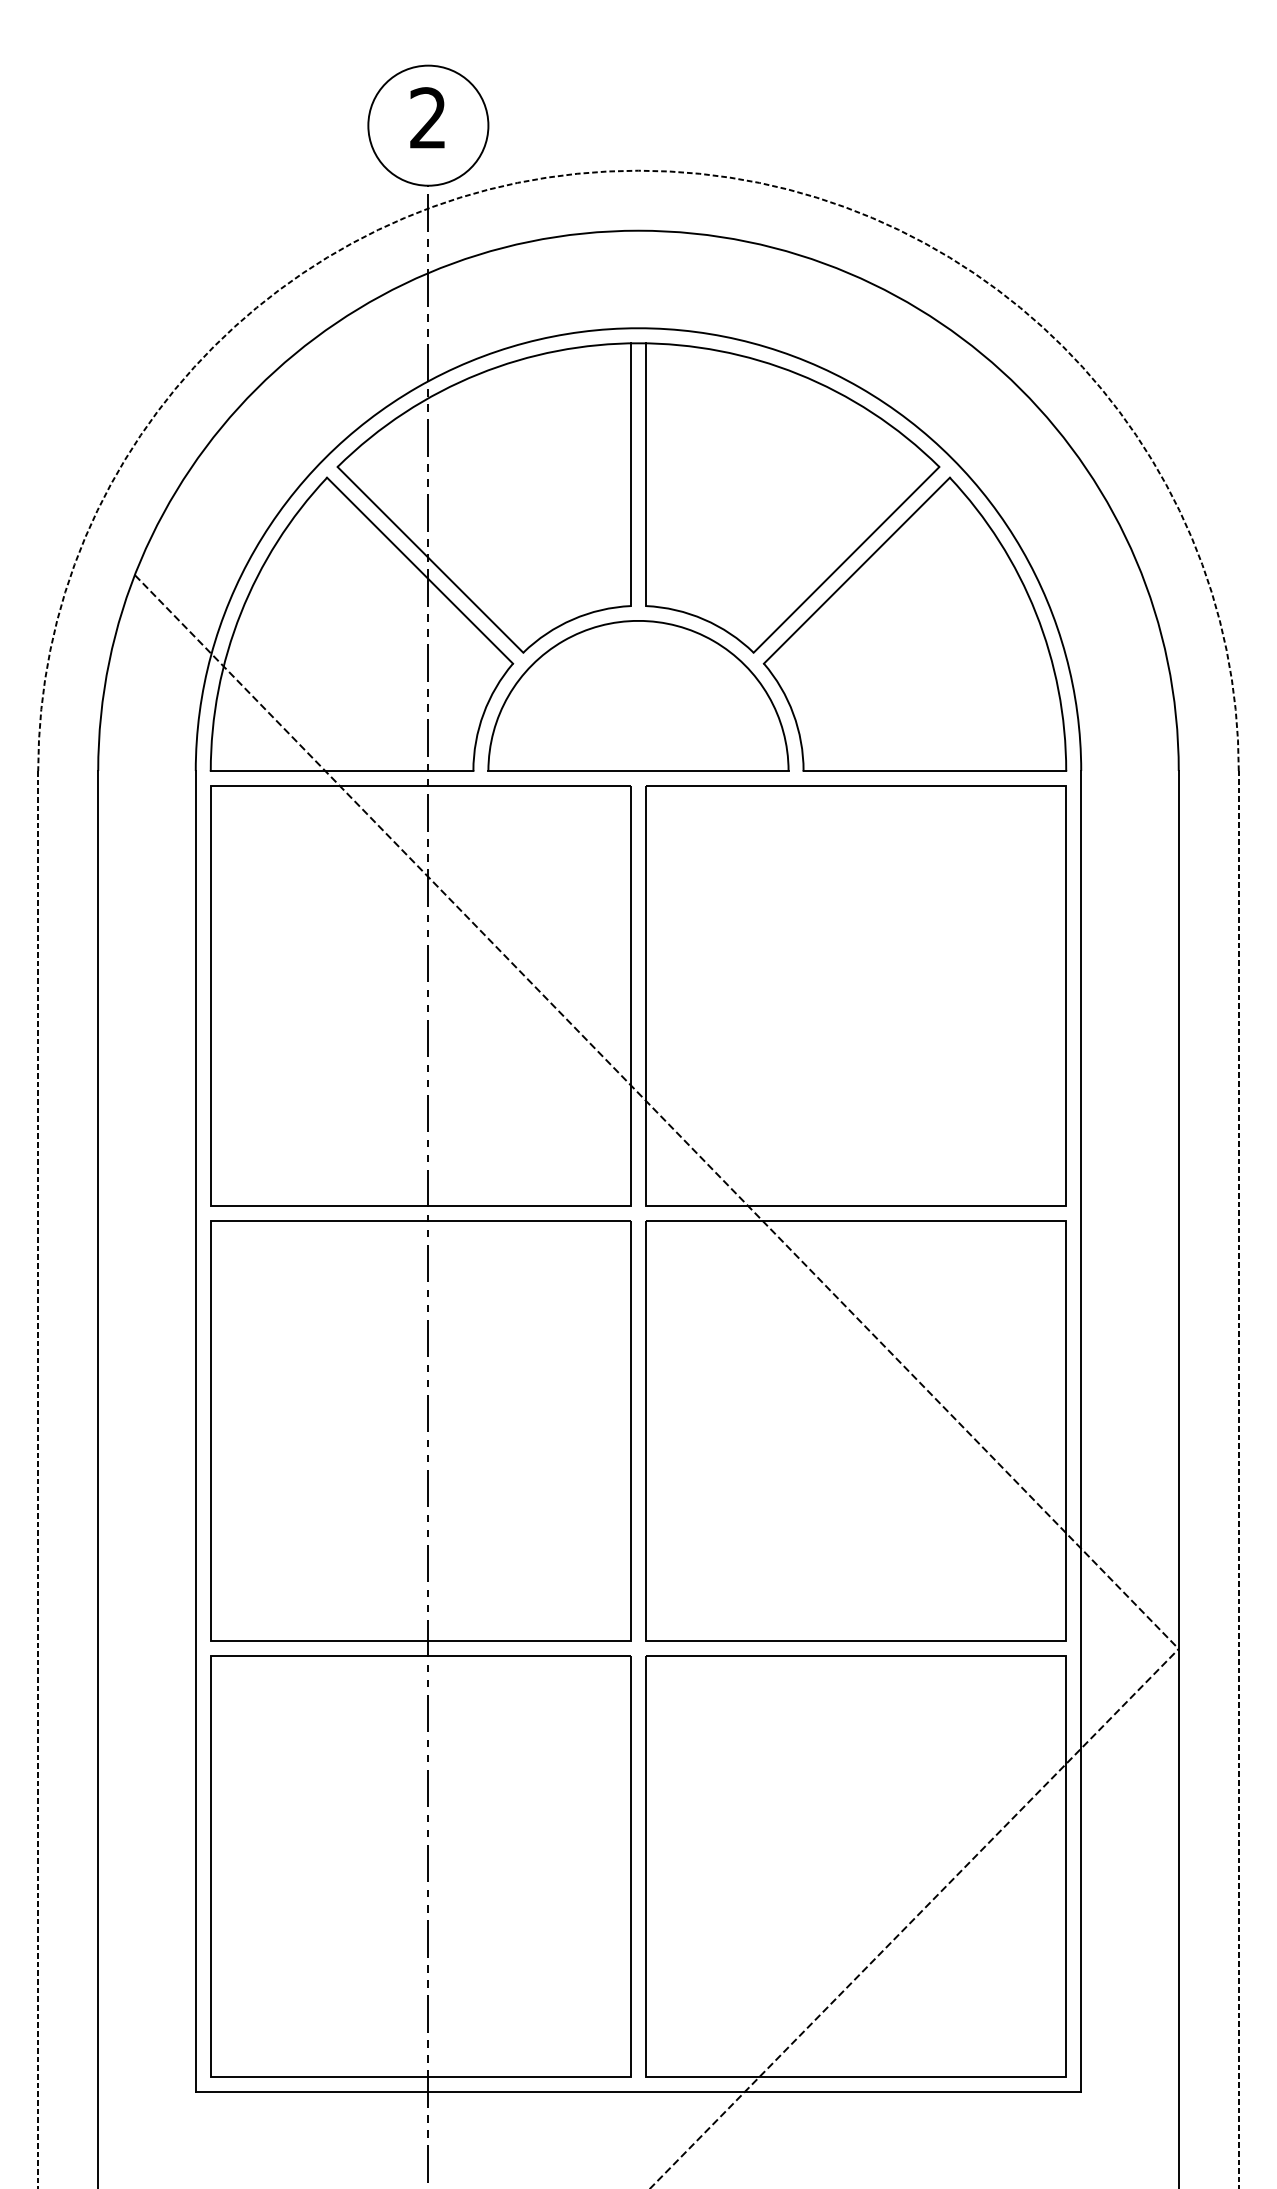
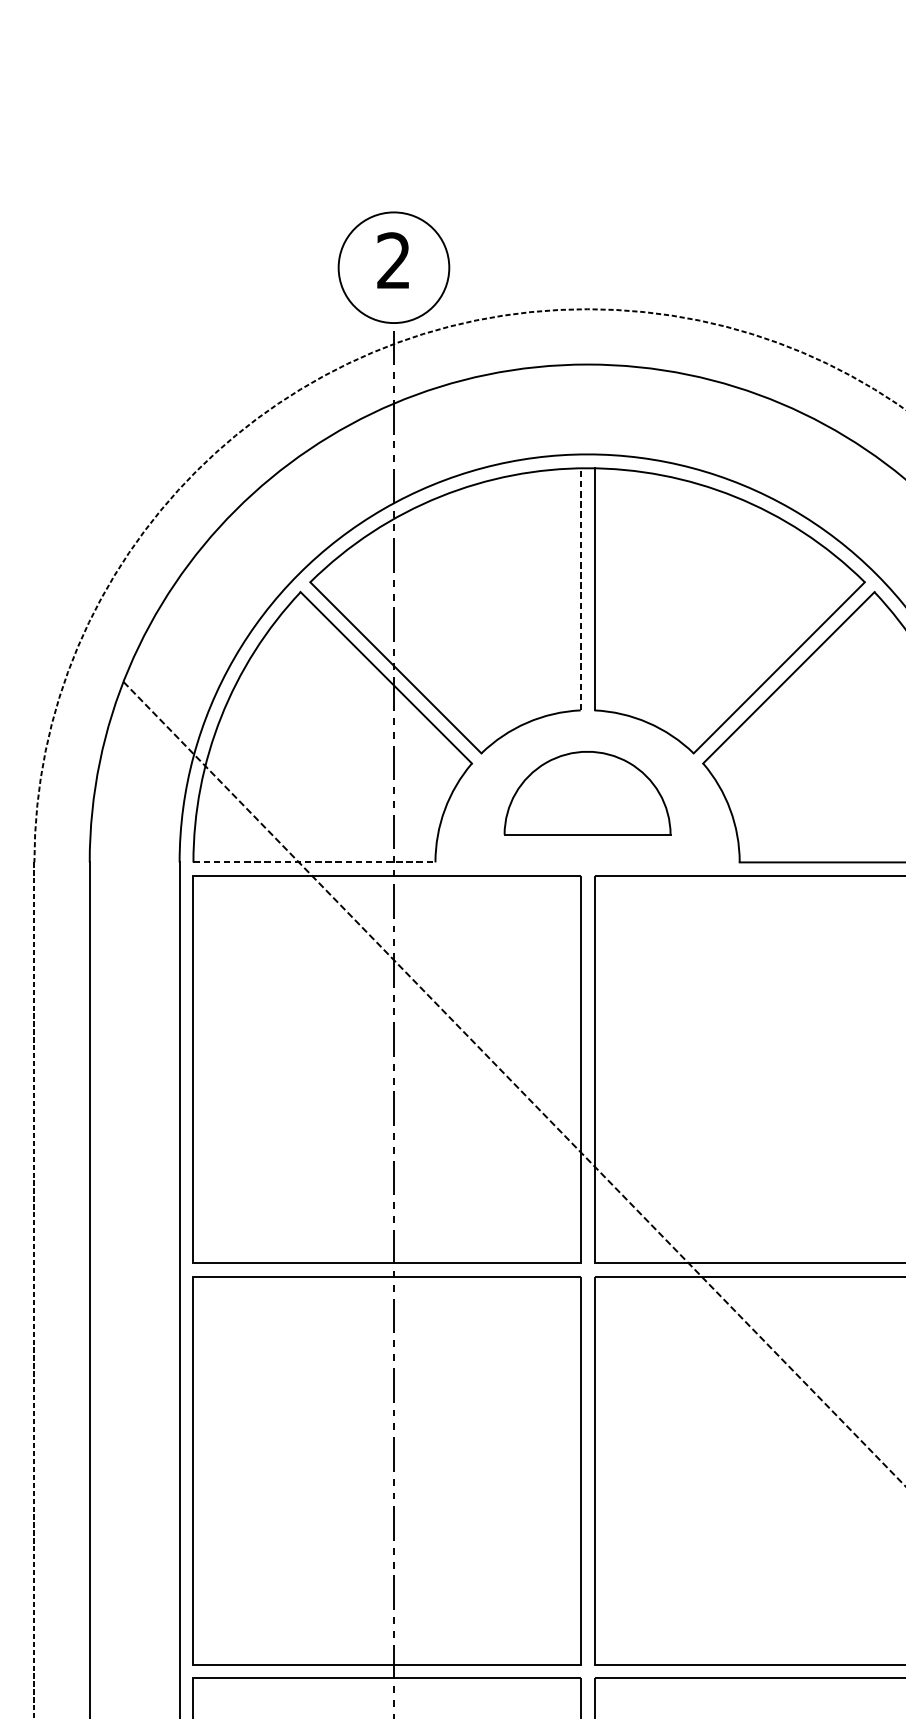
line: (630, 474) -> (580, 589), solid -> dashed
part: (638, 695) -> (587, 792), size x0.6
line: (342, 771) -> (314, 862), solid -> dashed

